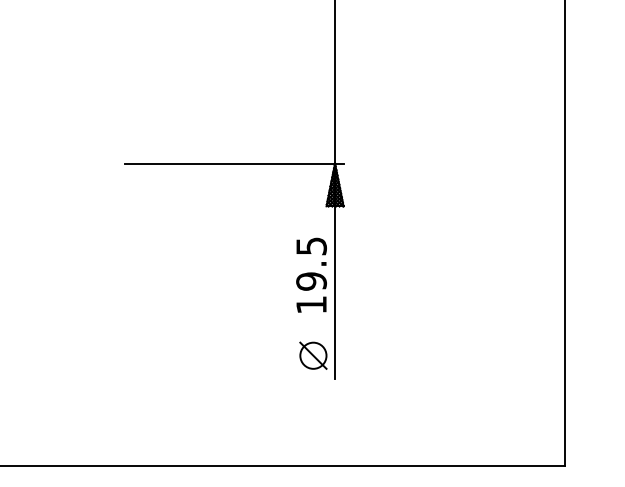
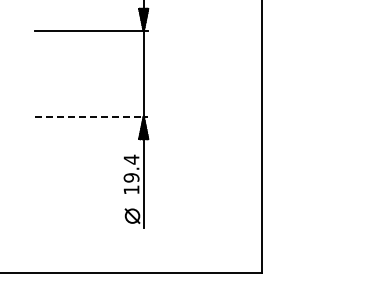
line: (233, 164) -> (91, 117), solid -> dashed
text: (311, 245) -> (131, 159), 19.5 -> 19.4

